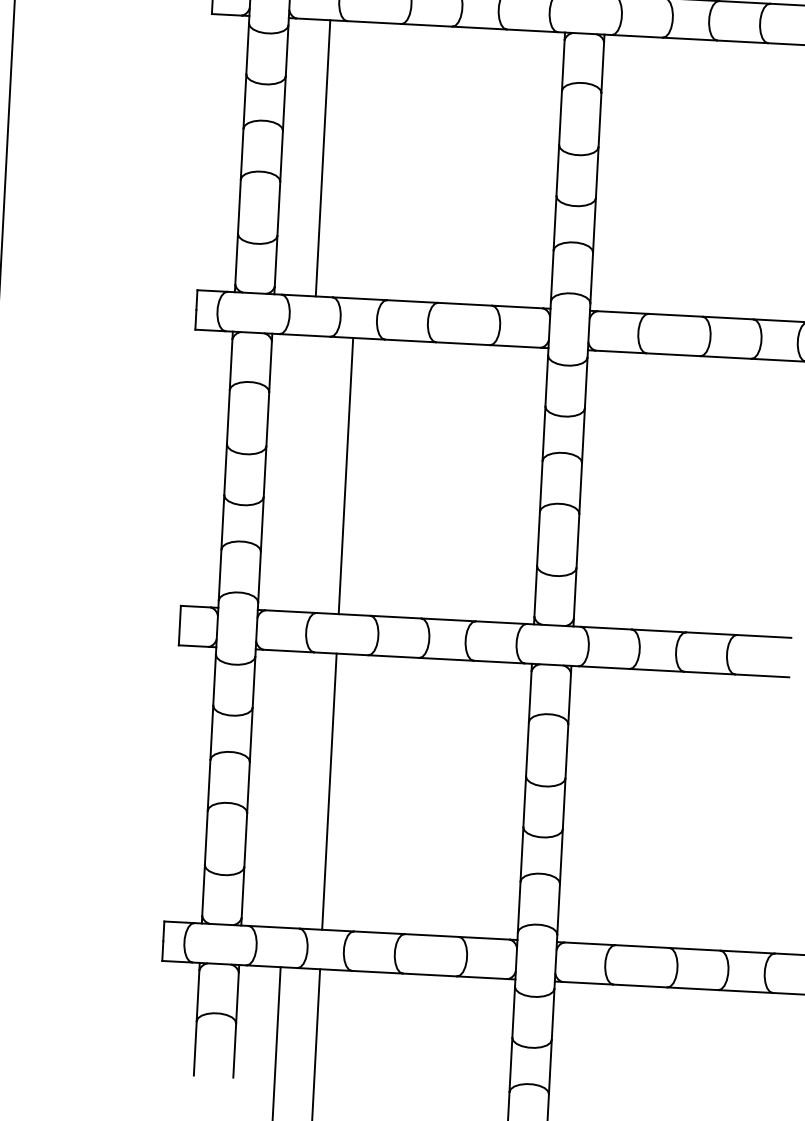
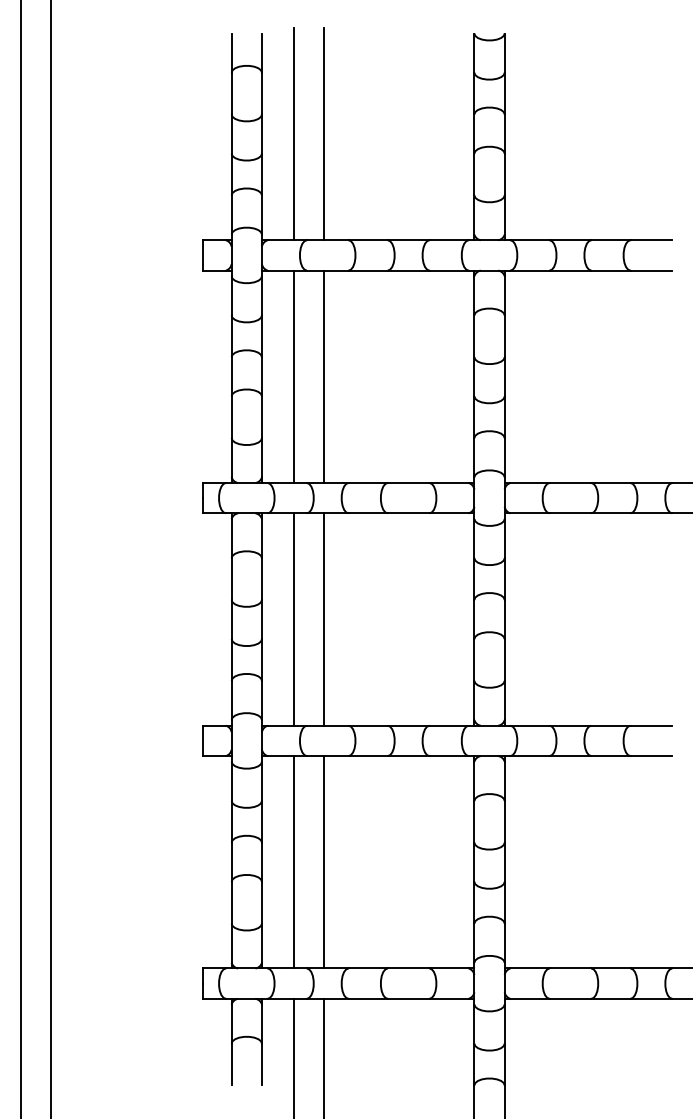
line: (362, 160) -> (324, 376), added
line: (306, 473) -> (293, 619), added
line: (289, 789) -> (293, 862), added

